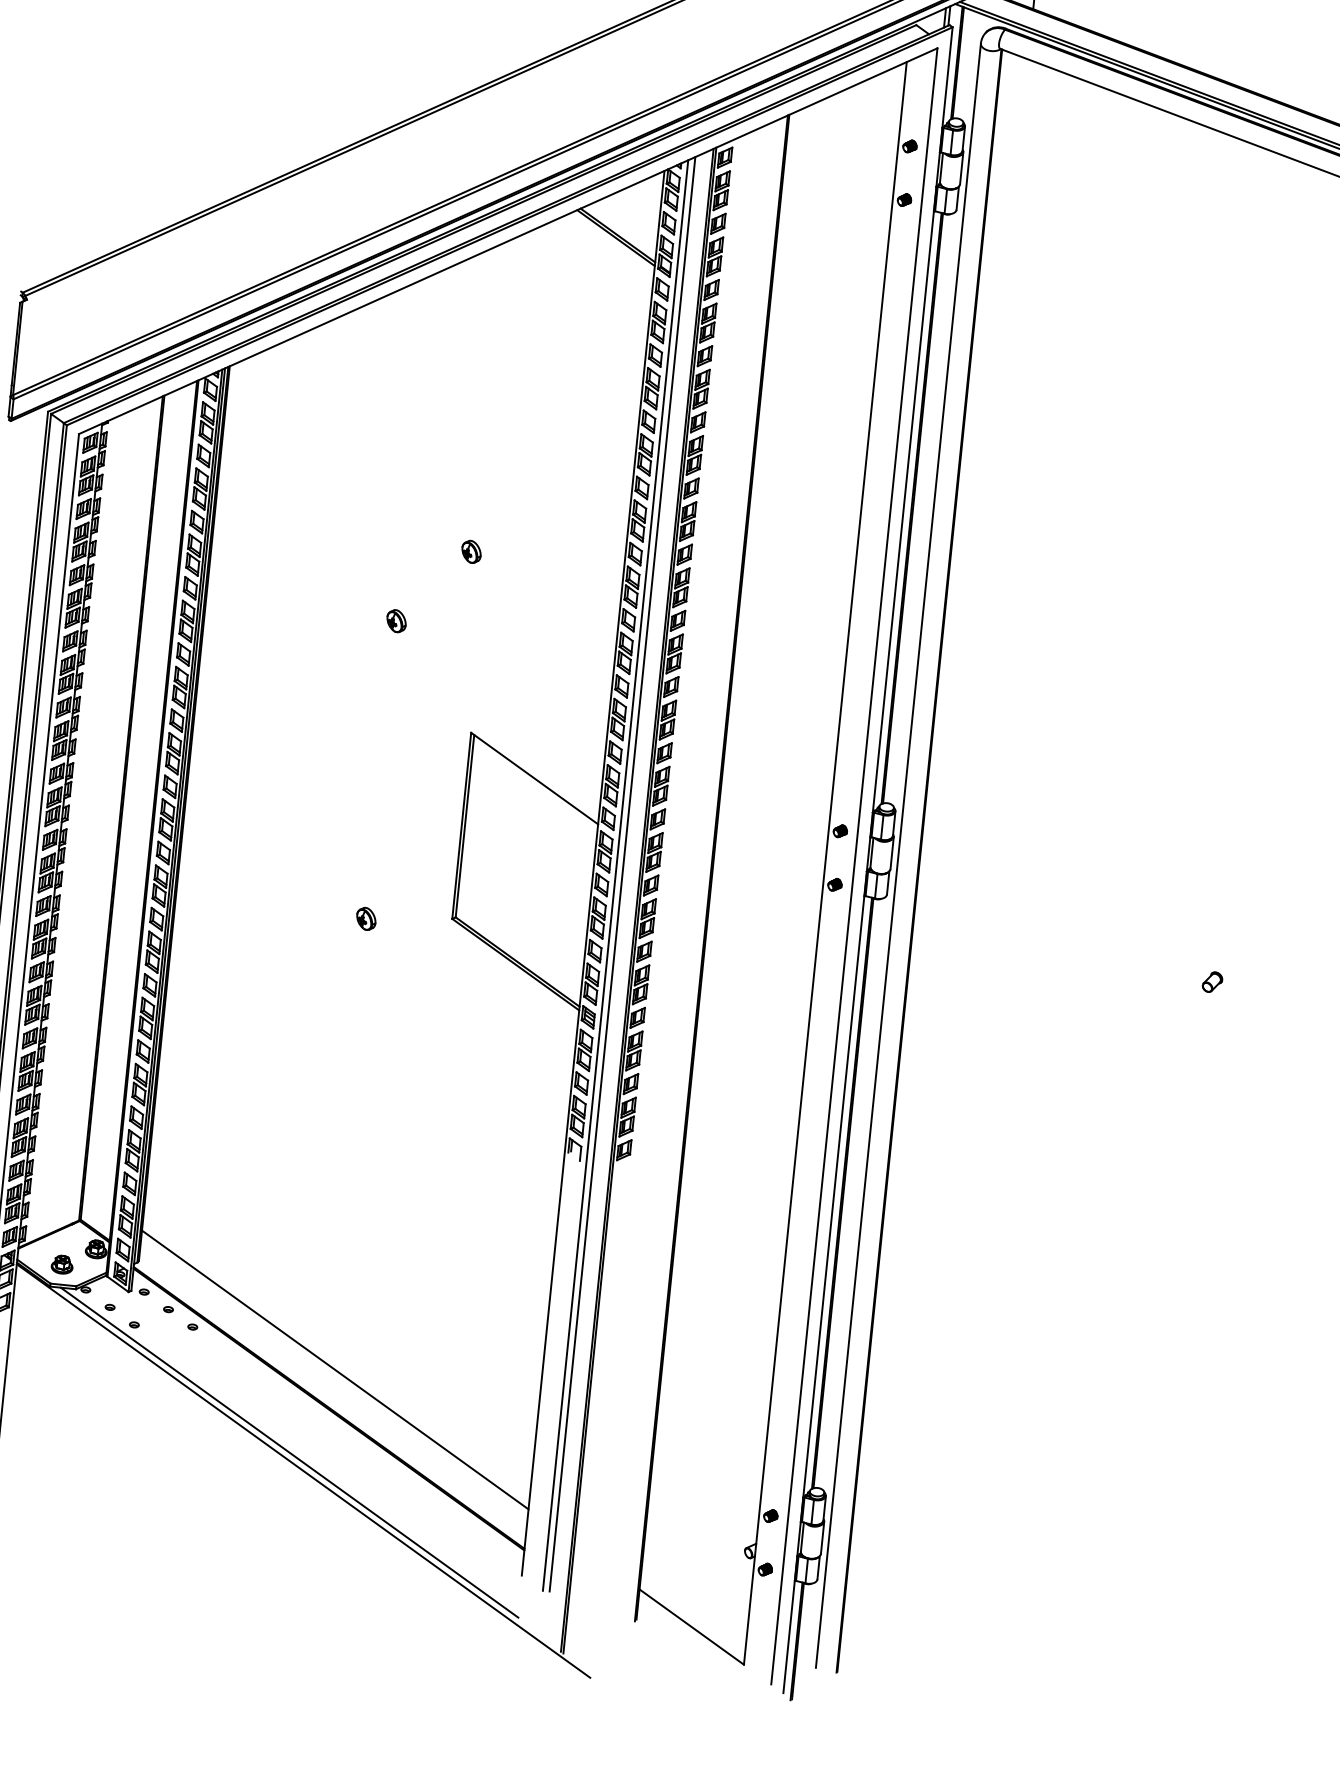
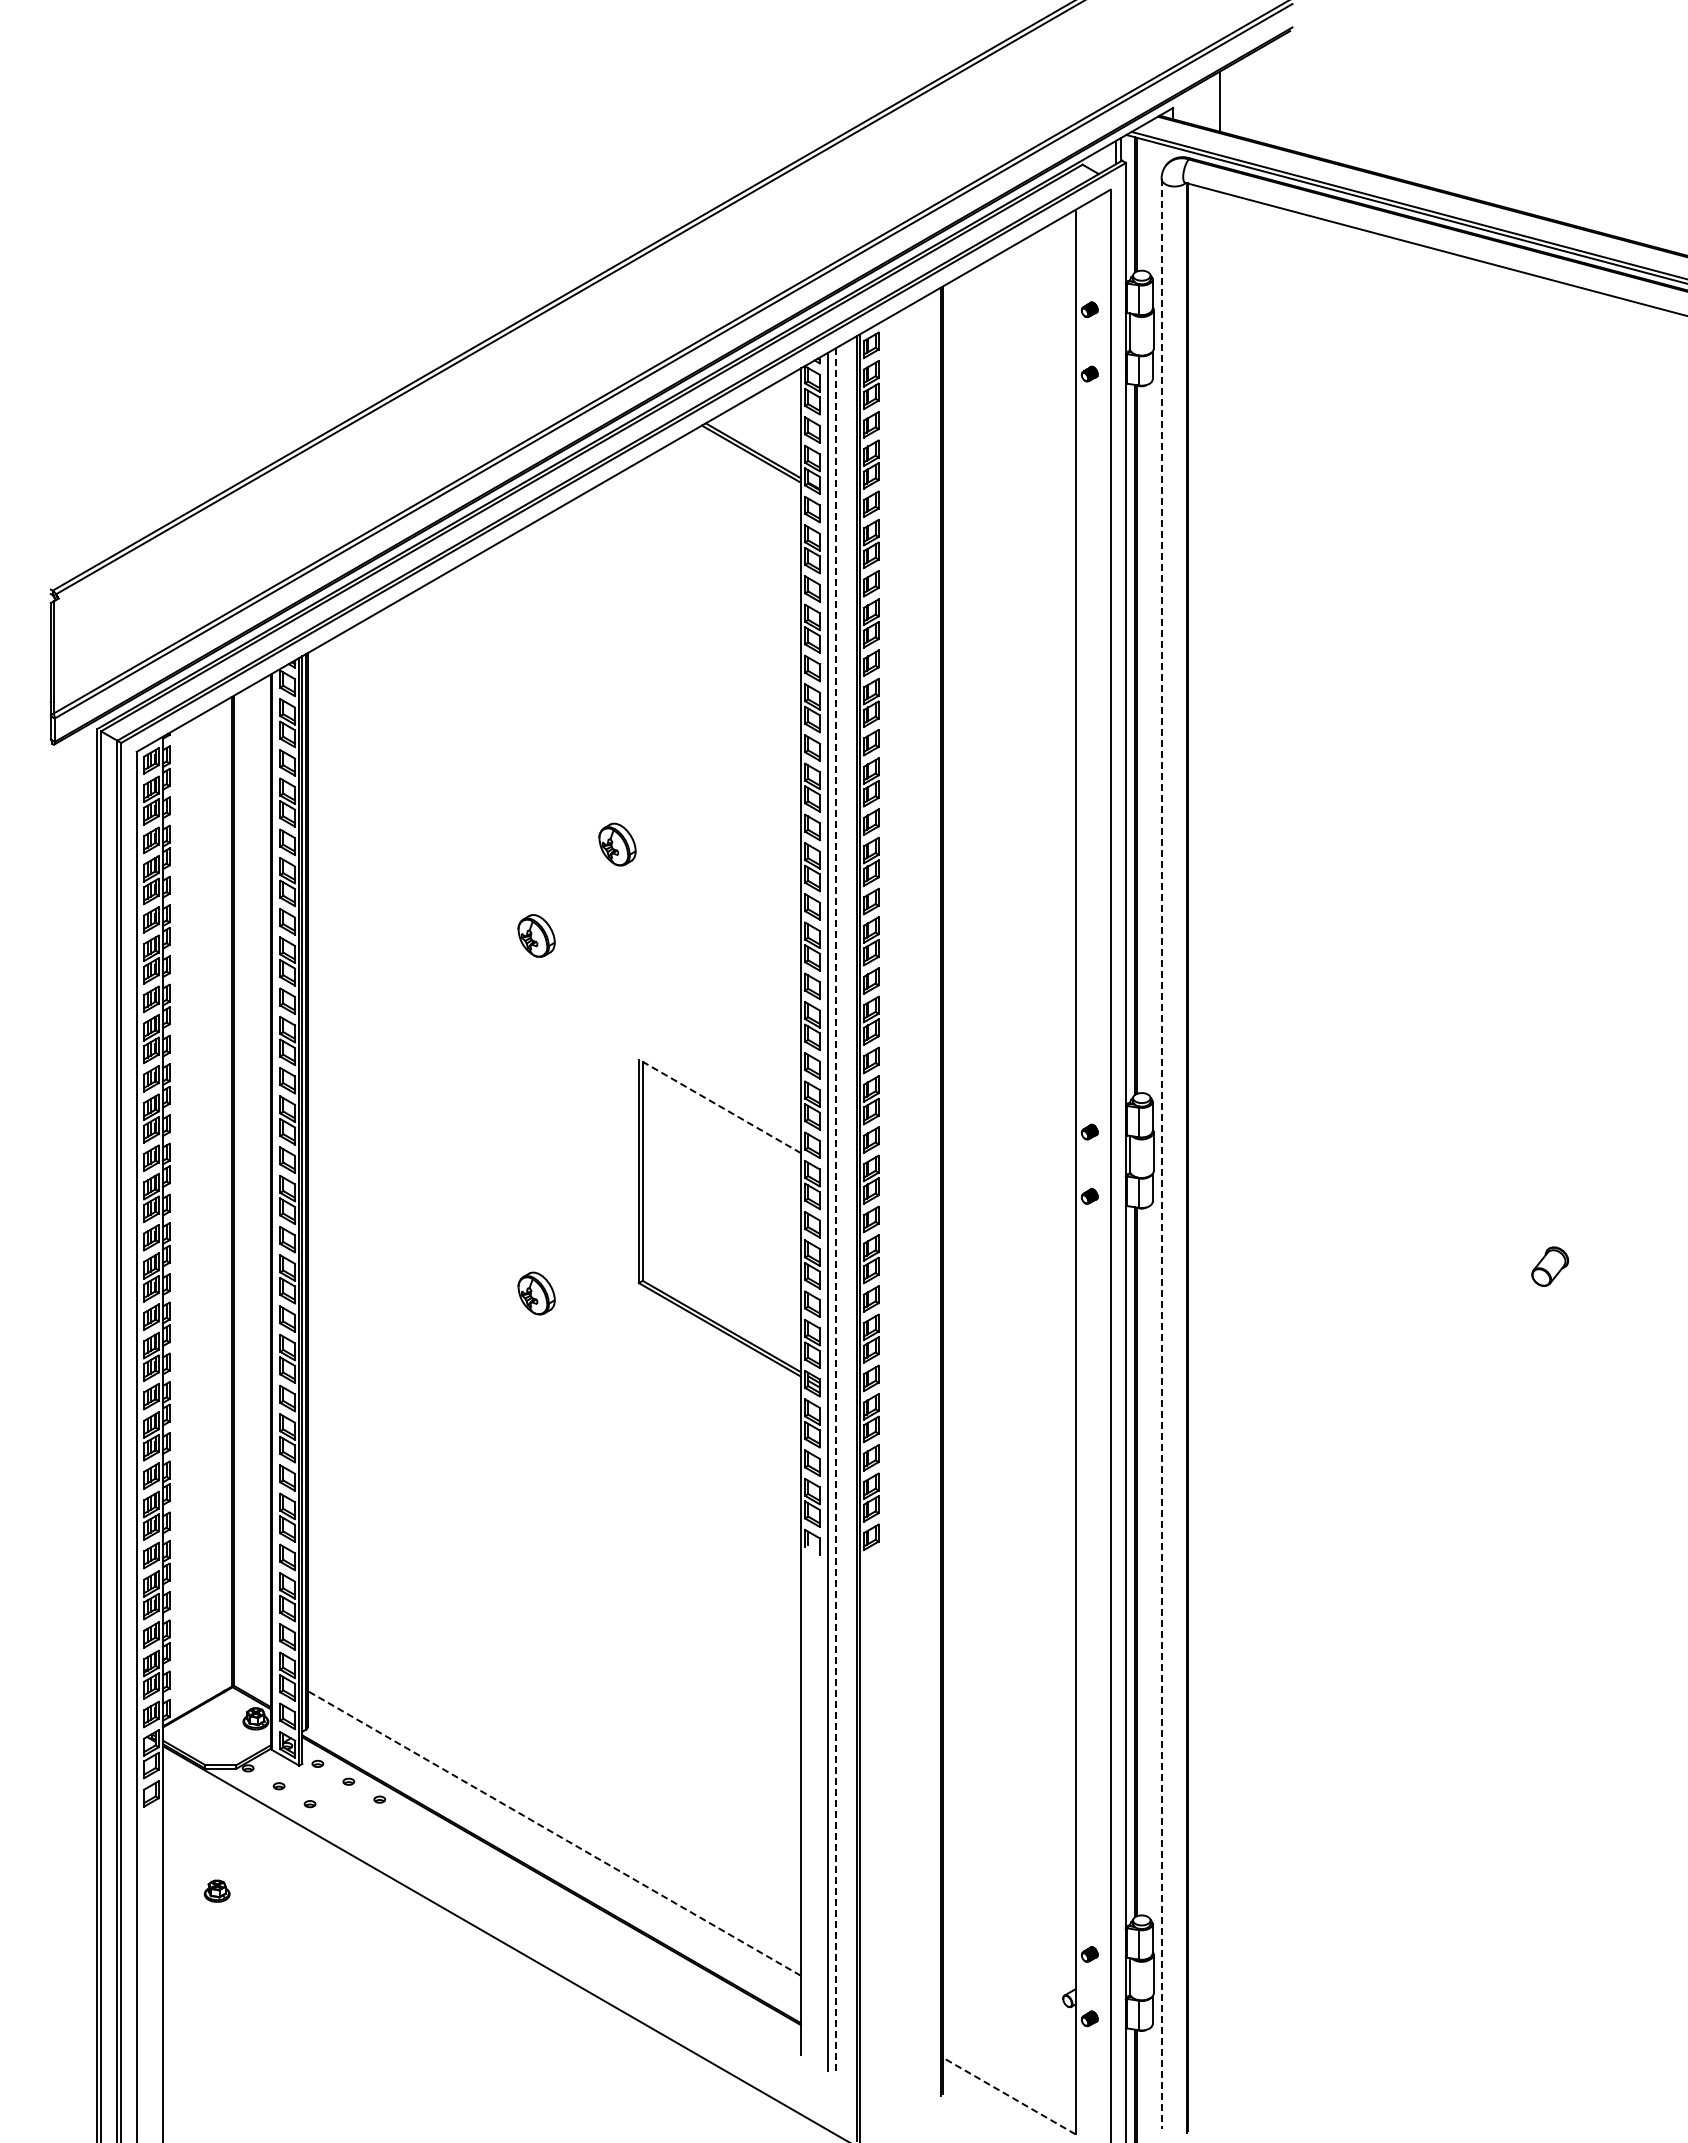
part: (471, 551) -> (617, 844), size x1.6
part: (396, 620) -> (536, 935), size x1.6
line: (534, 778) -> (719, 1106), solid -> dashed
line: (898, 855) -> (1161, 1154), solid -> dashed
line: (622, 875) -> (835, 1210), solid -> dashed
part: (366, 918) -> (536, 1293), size x1.6
part: (1212, 982) -> (1550, 1266), size x1.6
part: (61, 1264) -> (216, 1890), moved
line: (335, 1370) -> (554, 1833), solid -> dashed
line: (289, 1452) -> (509, 1936), removed
line: (692, 1626) -> (1009, 2095), solid -> dashed

